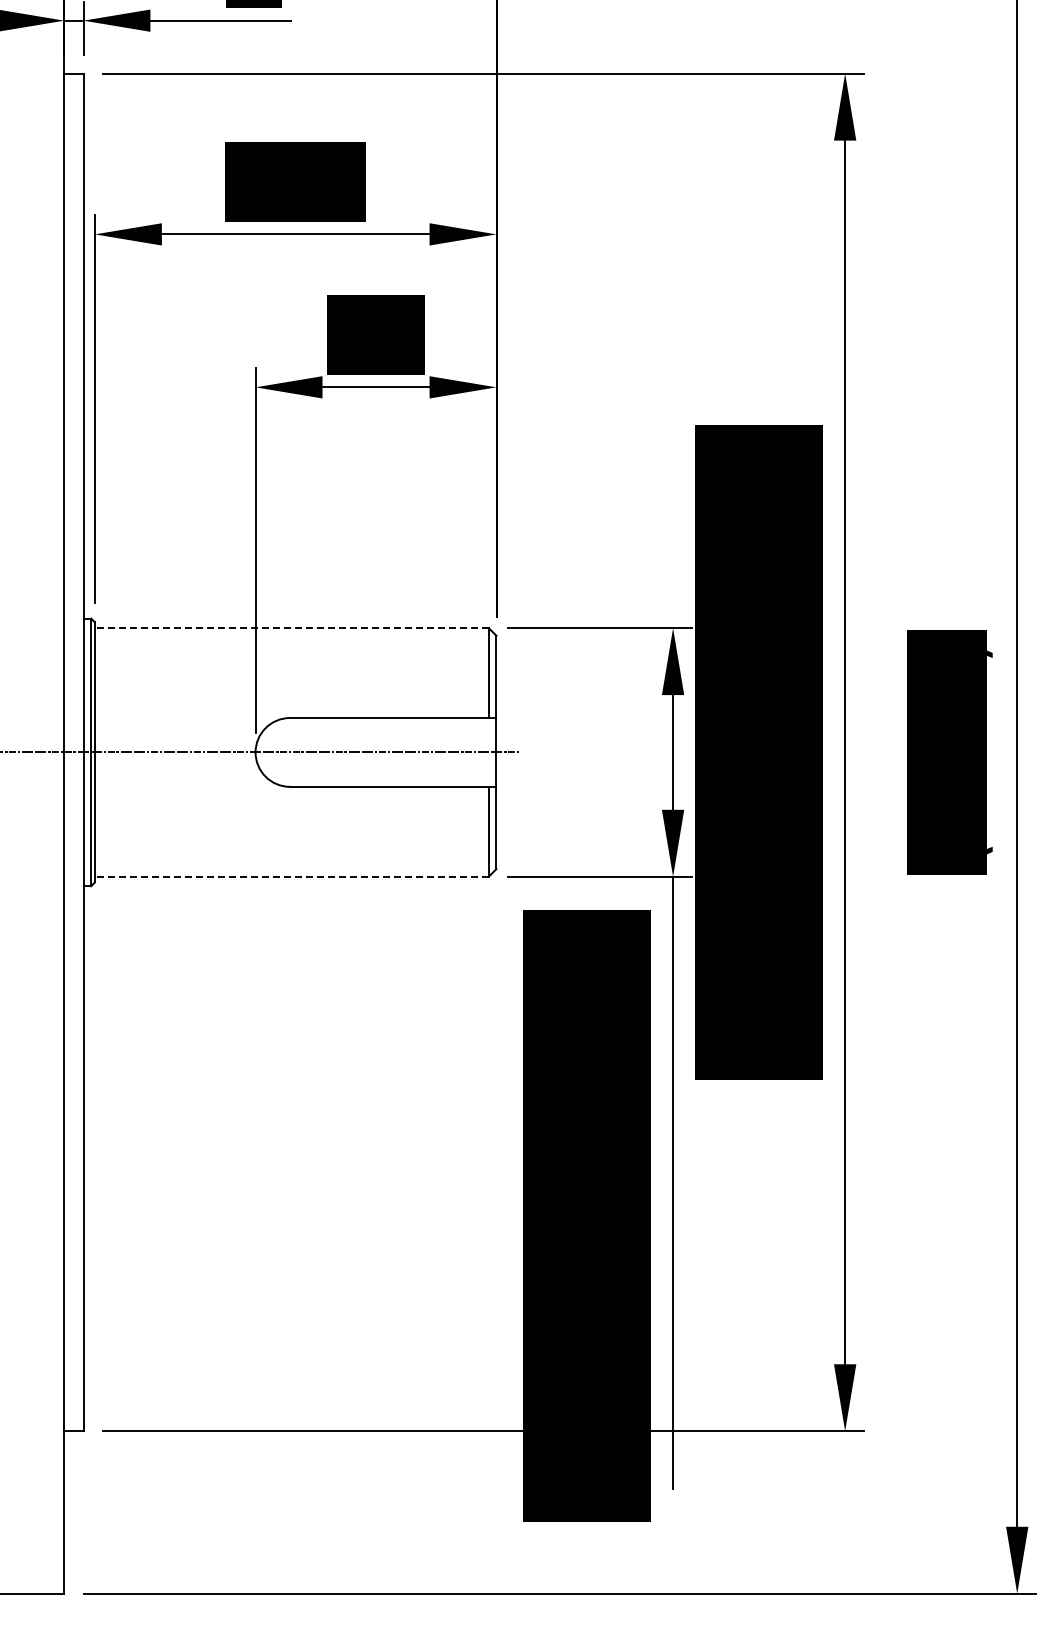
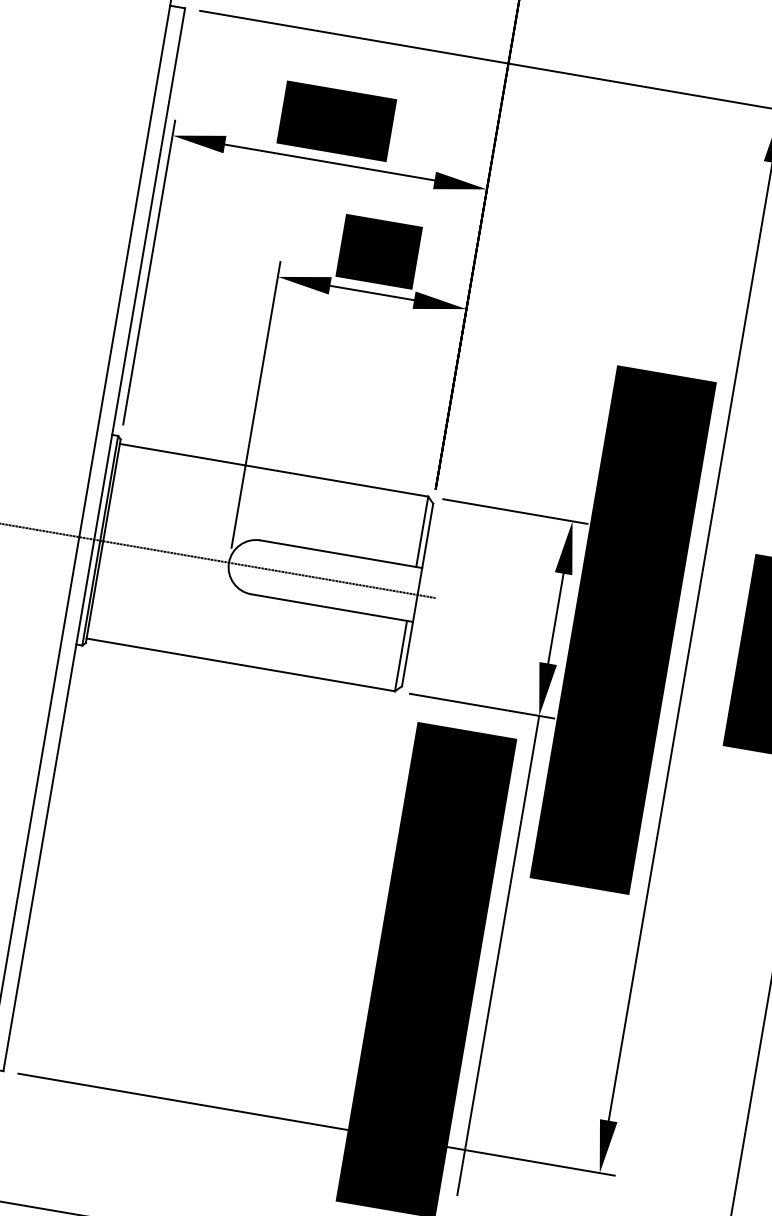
line: (291, 628) -> (273, 470), dashed -> solid
line: (291, 876) -> (240, 664), dashed -> solid

